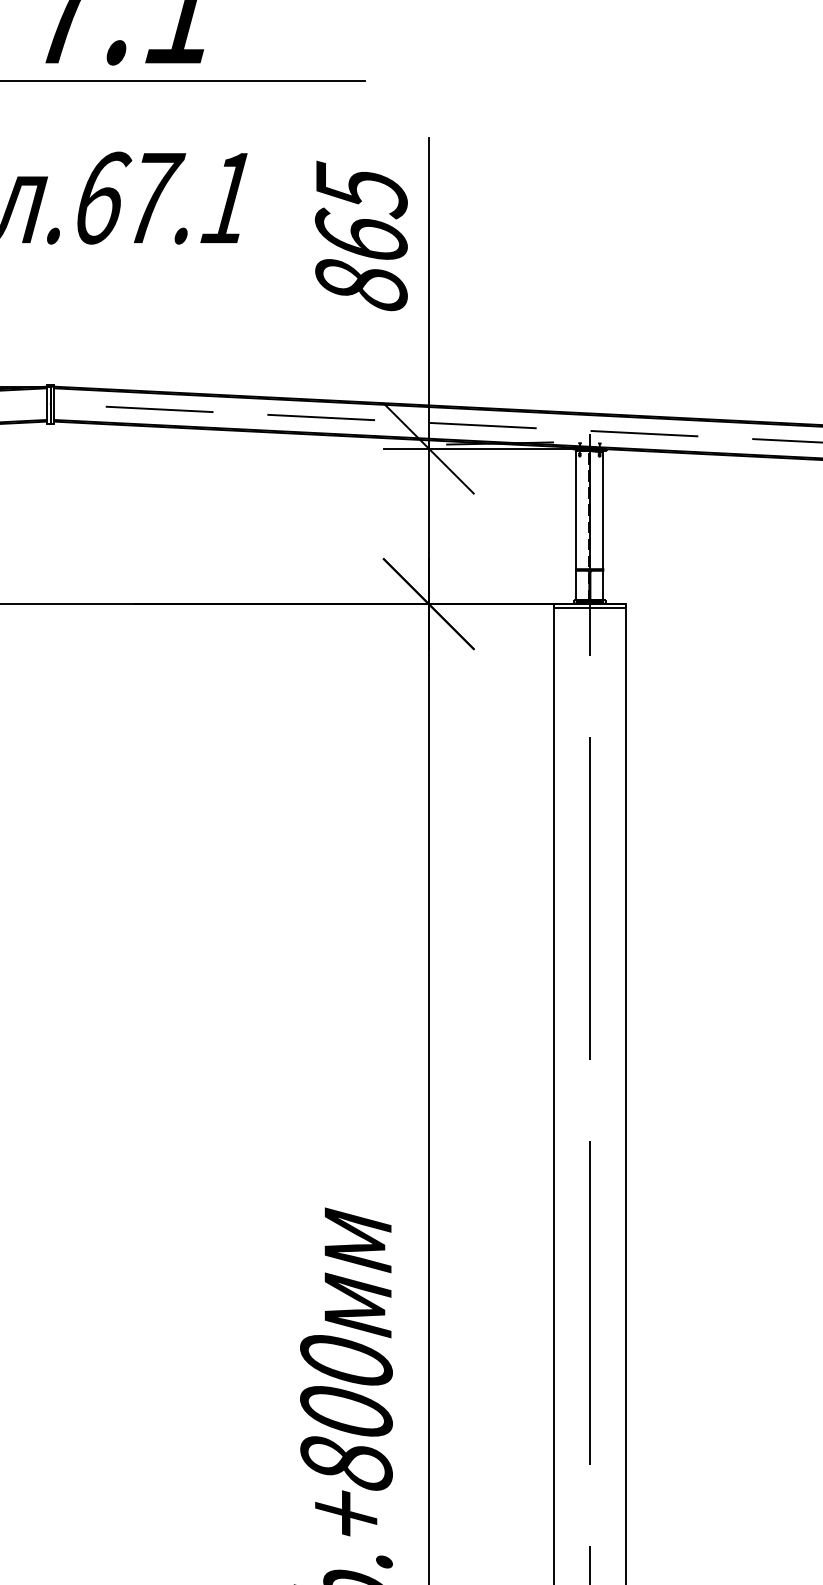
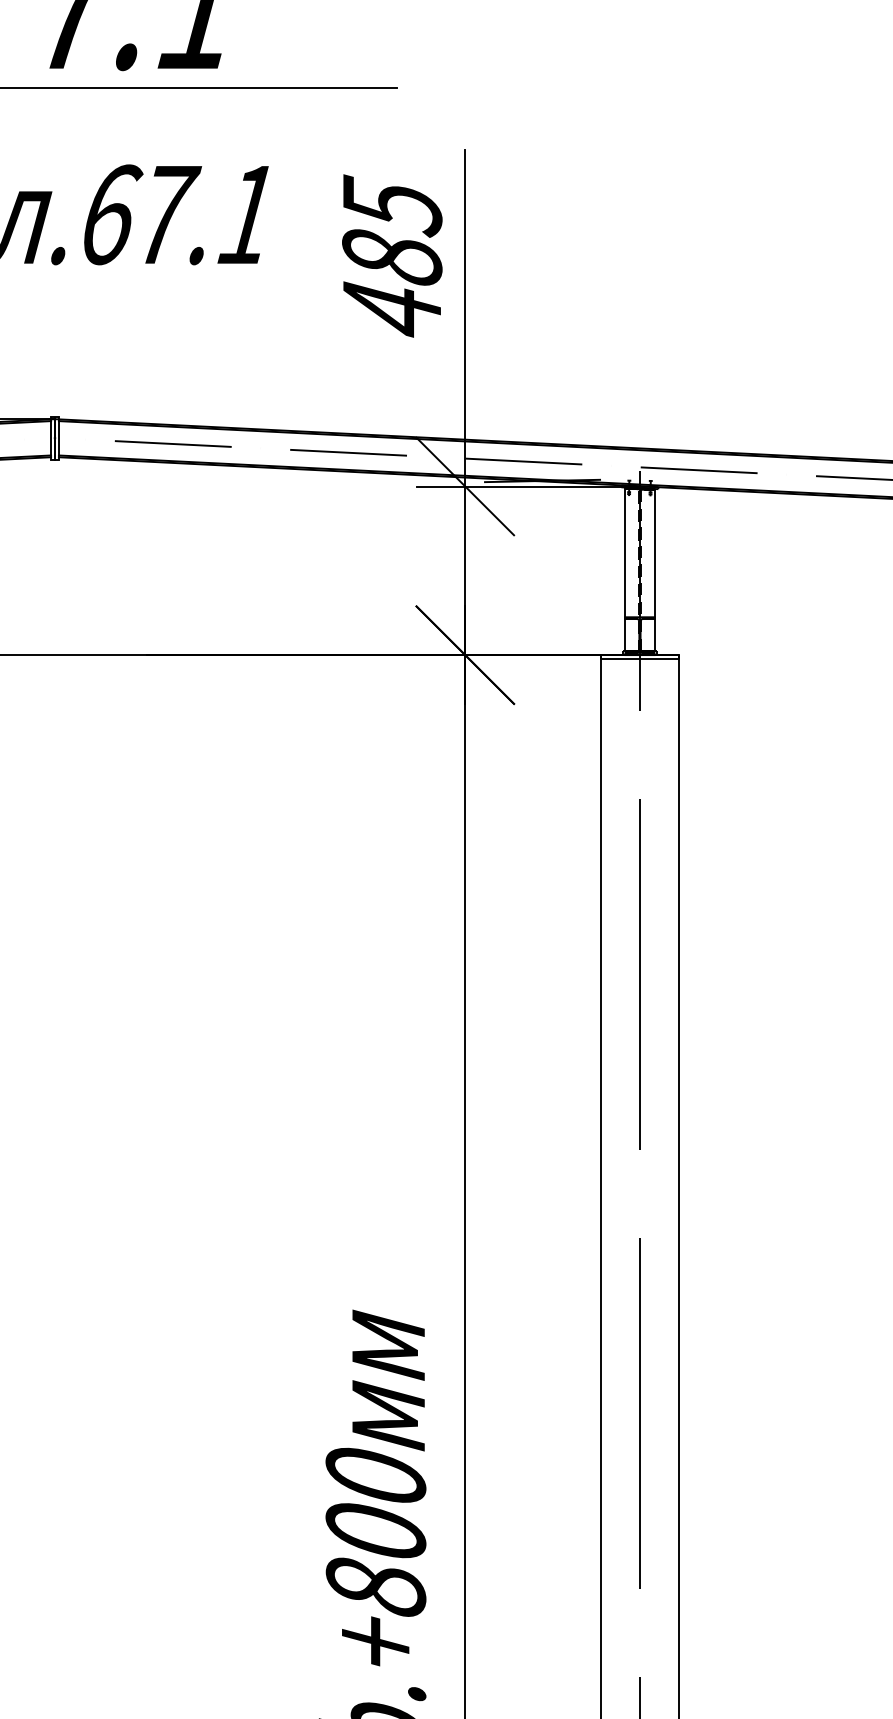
text: (360, 259) -> (391, 281), 865 -> 485

